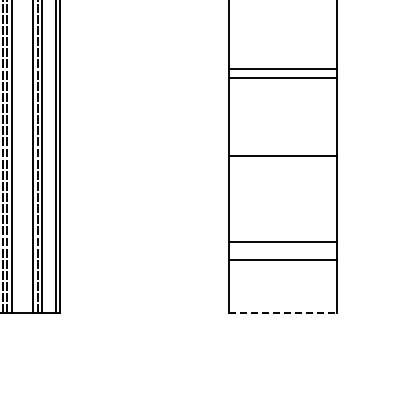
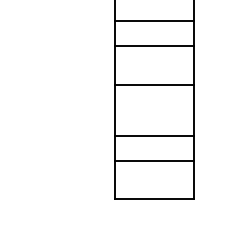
line: (282, 78) -> (153, 46), moved
line: (282, 242) -> (153, 136), moved
line: (283, 313) -> (154, 199), dashed -> solid

